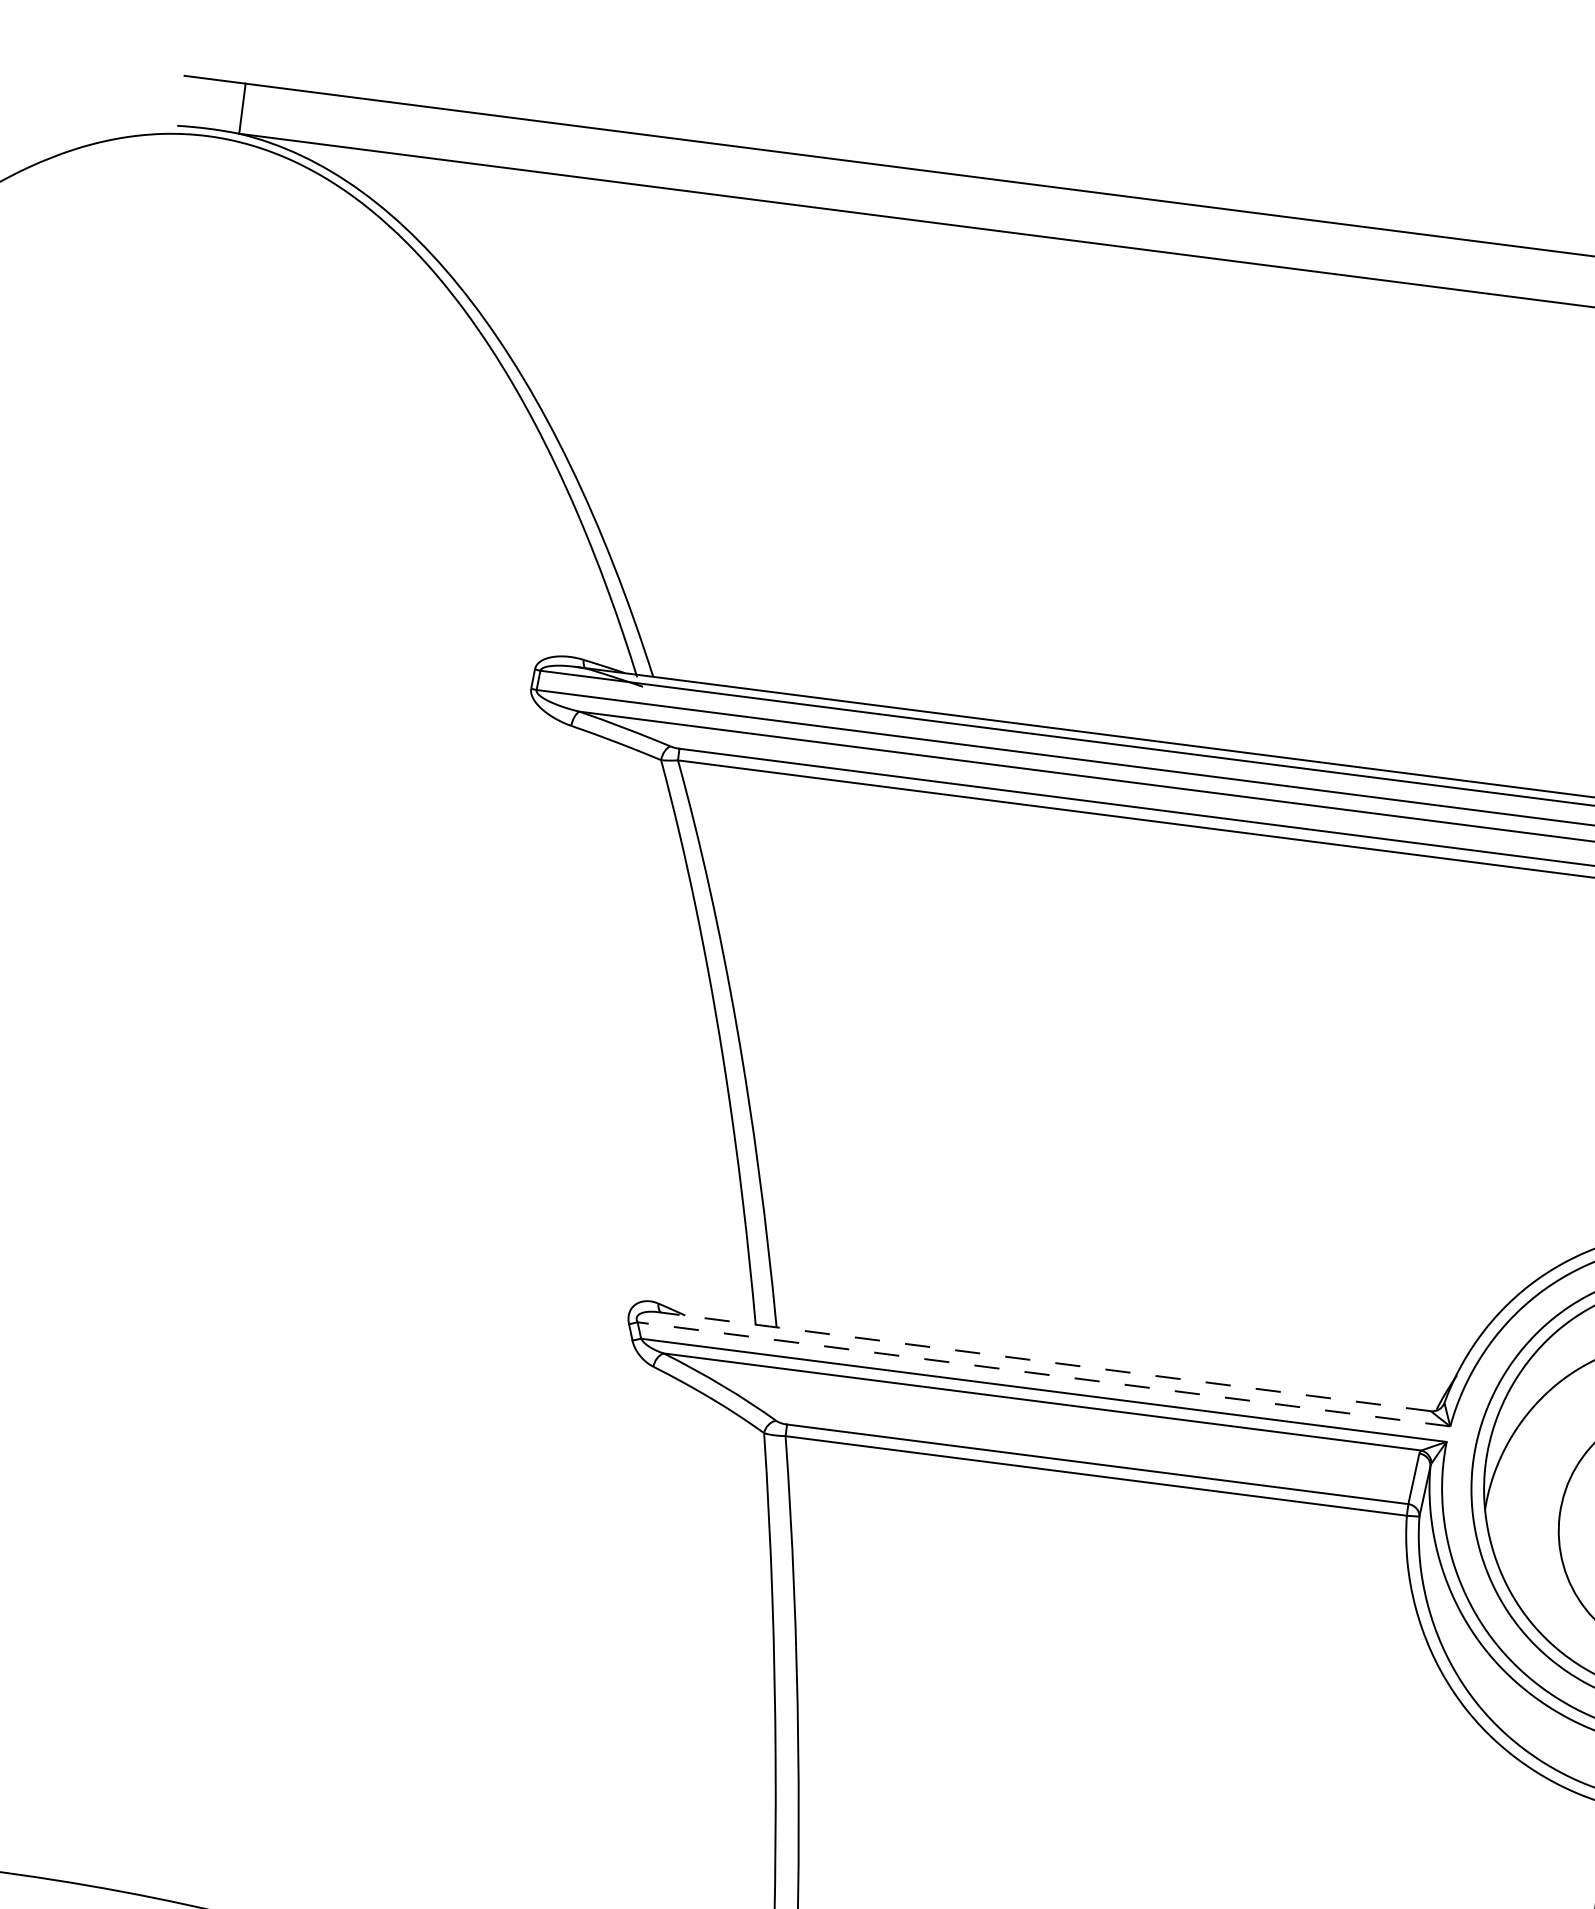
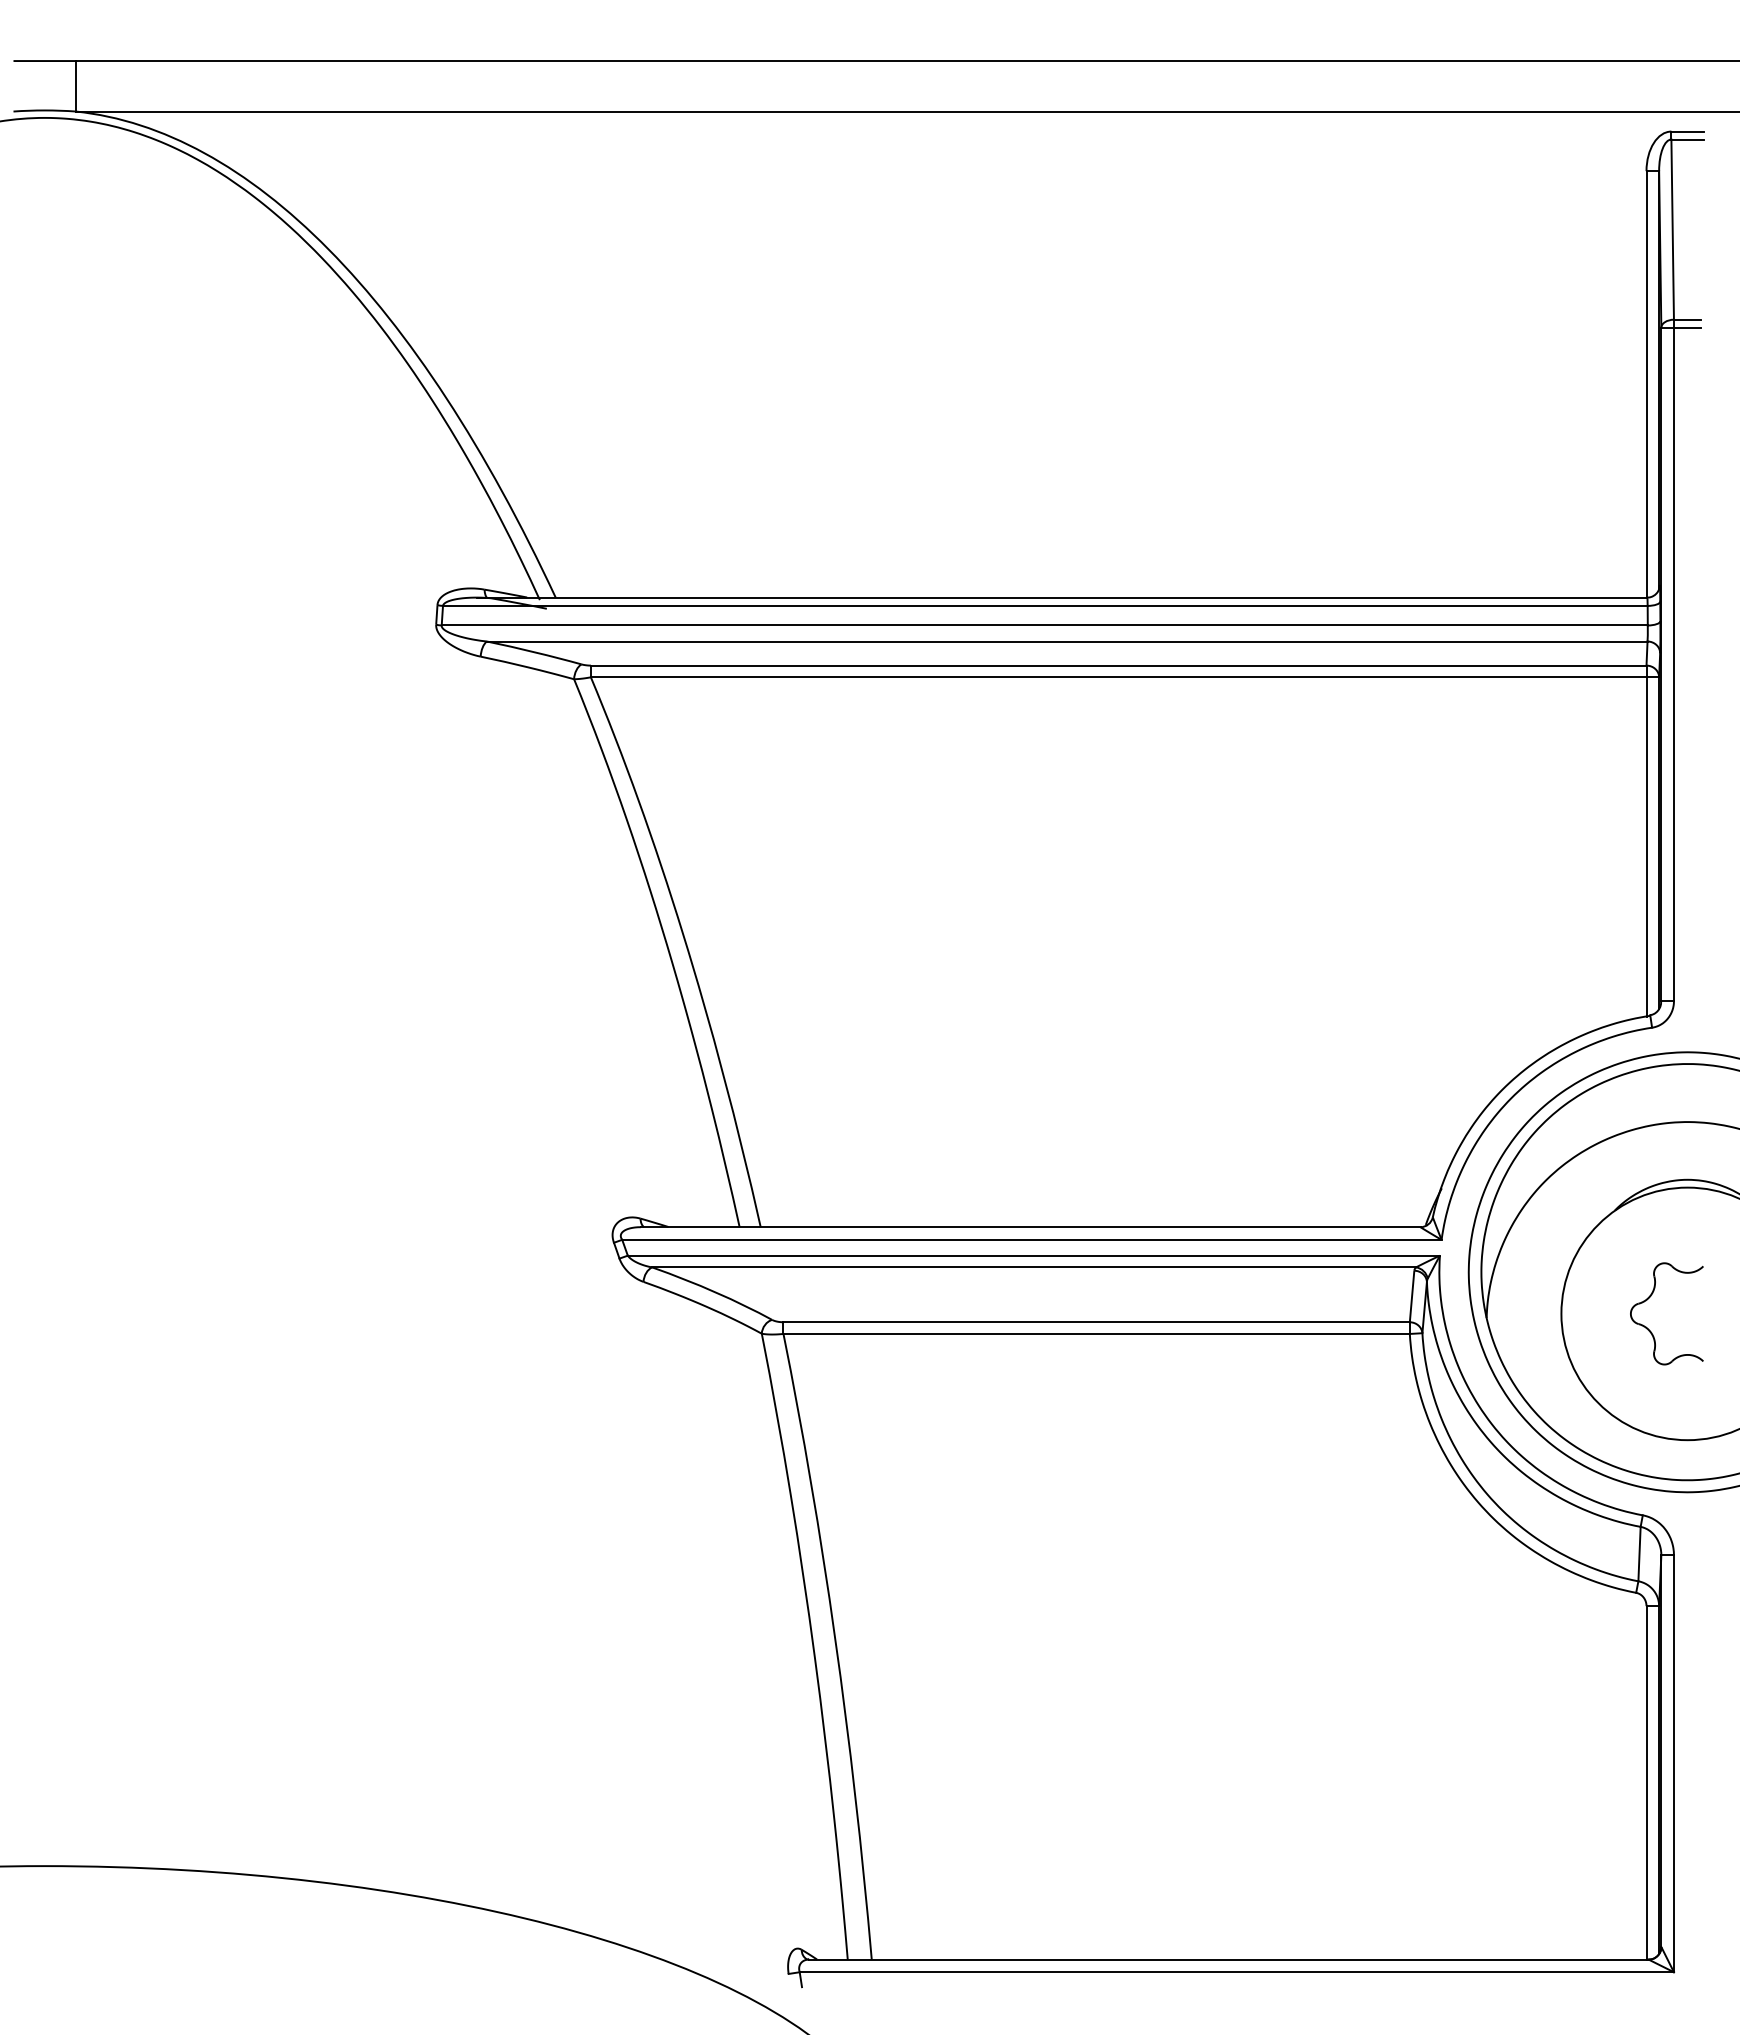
line: (1044, 1361) -> (1030, 1227), dashed -> solid
line: (1043, 1373) -> (1031, 1239), dashed -> solid

